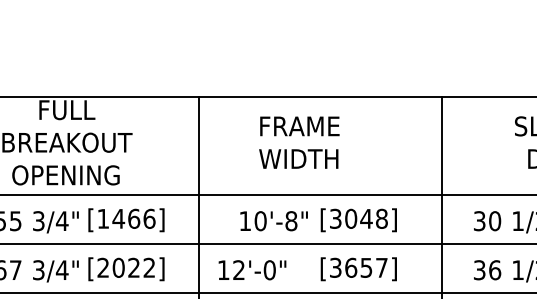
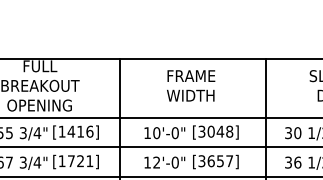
text: (300, 142) -> (191, 85), moved
text: (133, 218) -> (80, 131), [1466] -> [1416]
text: (290, 220) -> (174, 132), 10'-8" -> 10'-0"
text: (125, 268) -> (75, 161), [2022] -> [1721]
text: (251, 270) -> (164, 162), moved

